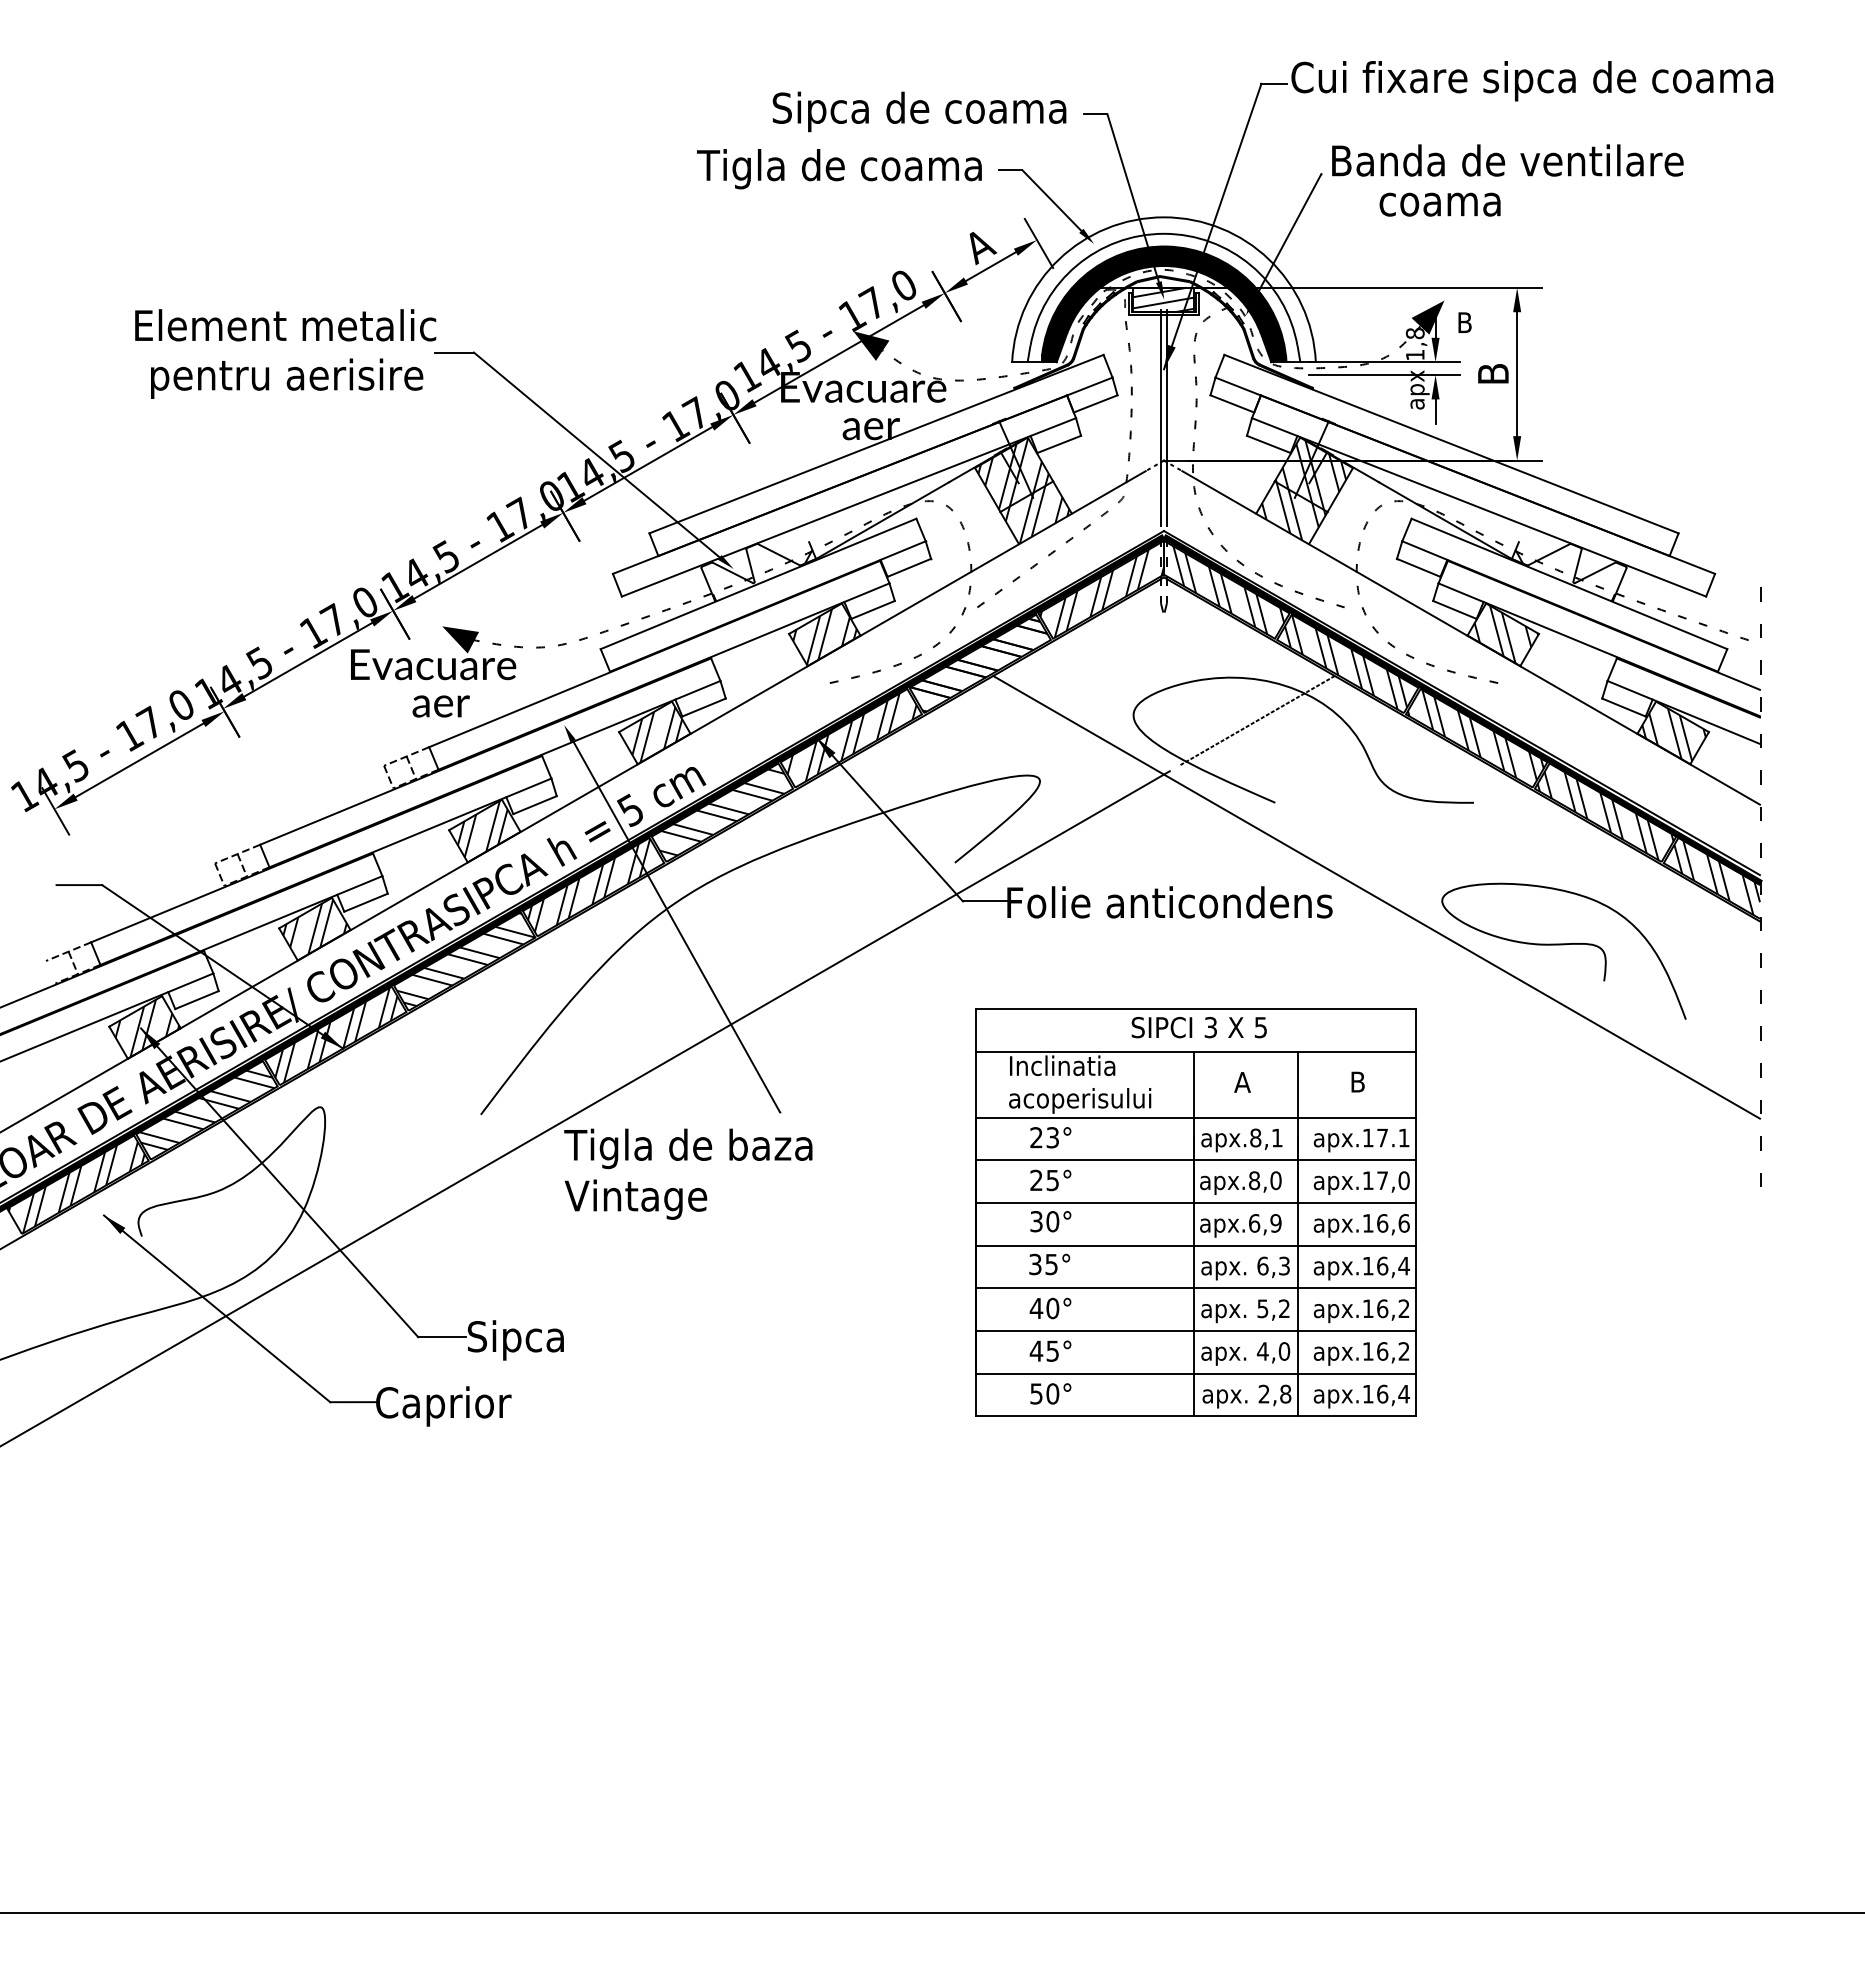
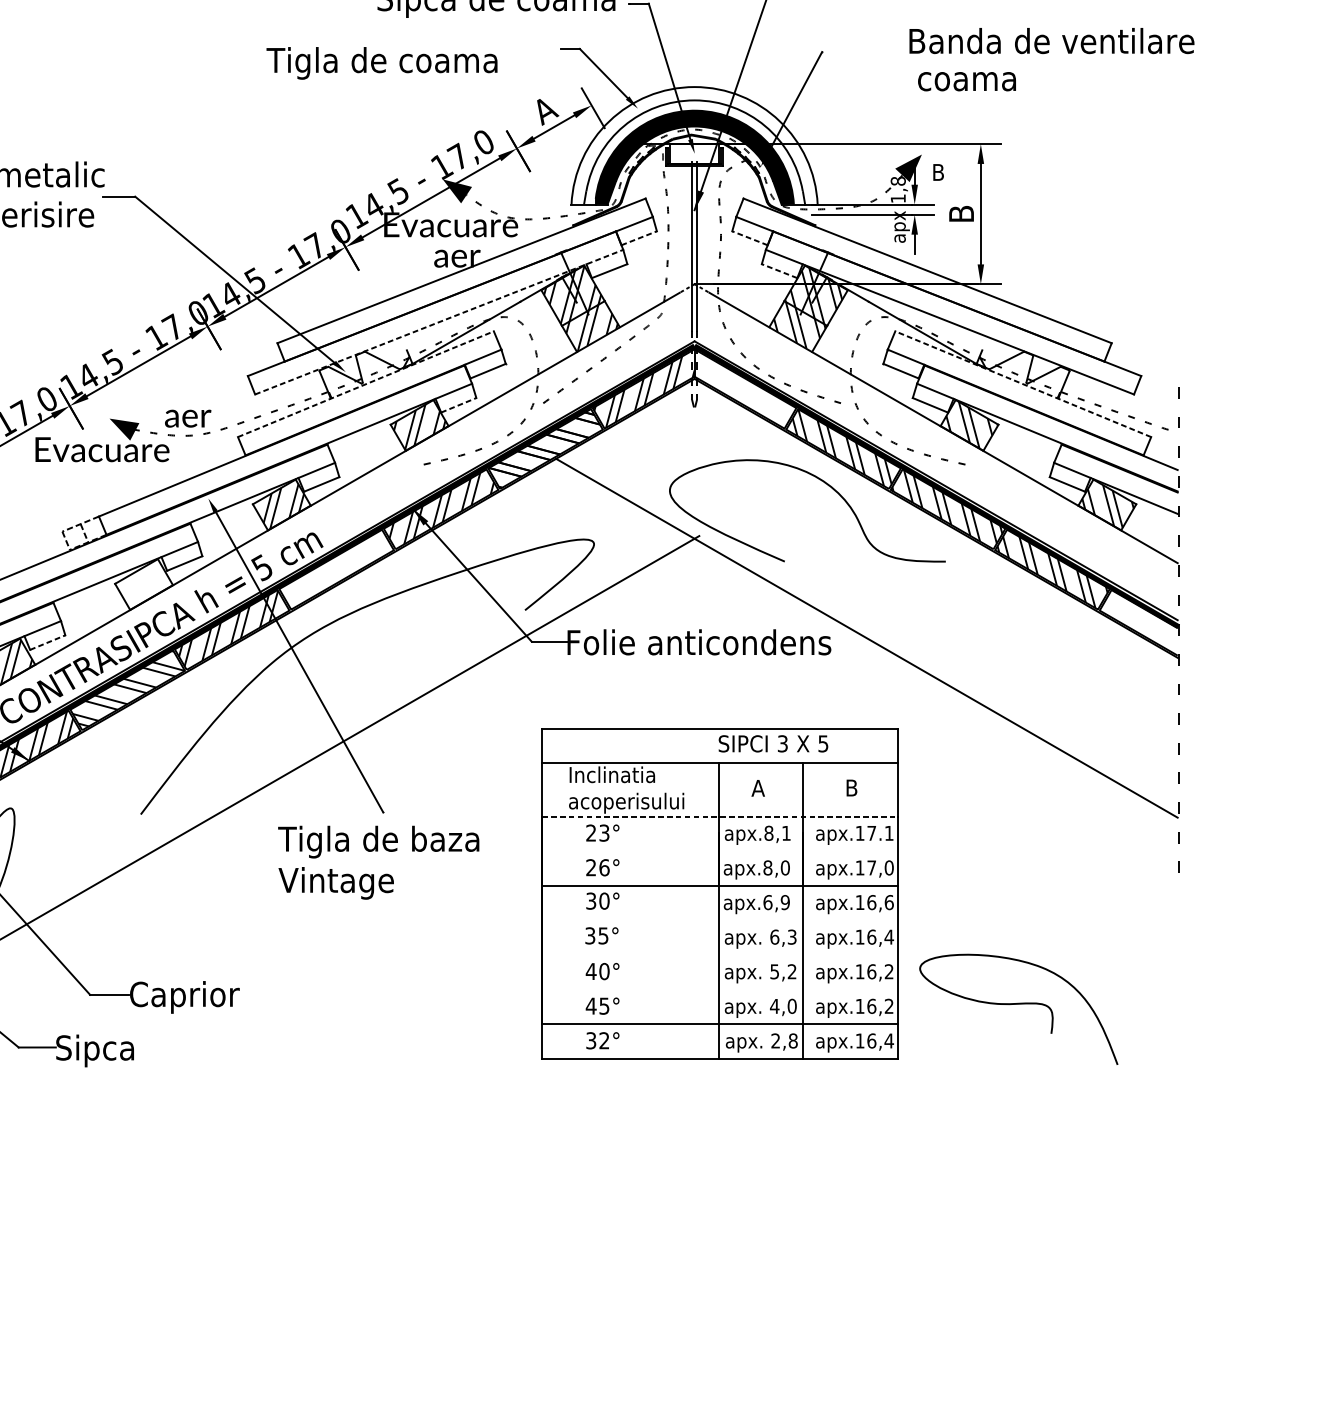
text: (1507, 160) -> (1051, 40), moved
text: (839, 169) -> (382, 63), moved
text: (1439, 204) -> (966, 81), moved
hatch: (1163, 299) -> (694, 153), removed
line: (1096, 403) -> (639, 237), solid -> dashed
line: (1231, 403) -> (749, 237), solid -> dashed
line: (1268, 444) -> (779, 271), solid -> dashed
line: (848, 507) -> (438, 322), solid -> dashed
line: (758, 583) -> (365, 383), solid -> dashed
line: (1569, 583) -> (1023, 383), solid -> dashed
hatch: (1228, 590) -> (746, 389), removed
line: (873, 609) -> (459, 404), solid -> dashed
text: (440, 706) -> (187, 418), moved
line: (1257, 720) -> (770, 494), removed
hatch: (721, 812) -> (335, 569), removed
hatch: (482, 828) -> (142, 582), removed
hatch: (1716, 877) -> (1142, 622), removed
line: (366, 902) -> (48, 642), solid -> dashed
curve: (1563, 945) -> (1018, 1004), moved
text: (1198, 1027) -> (772, 743), moved
line: (1195, 1117) -> (720, 816), solid -> dashed
line: (1195, 1160) -> (720, 851), removed
text: (688, 1173) -> (378, 862), moved
text: (1052, 1180) -> (604, 867), 25° -> 26°
line: (1195, 1245) -> (720, 920), removed
line: (1195, 1288) -> (720, 955), removed
line: (1195, 1331) -> (720, 990), removed
text: (534, 1340) -> (184, 997), Sipca -> Caprior
text: (1045, 1393) -> (598, 1040), 50° -> 32°
text: (443, 1406) -> (110, 1050), Caprior -> Sipca

